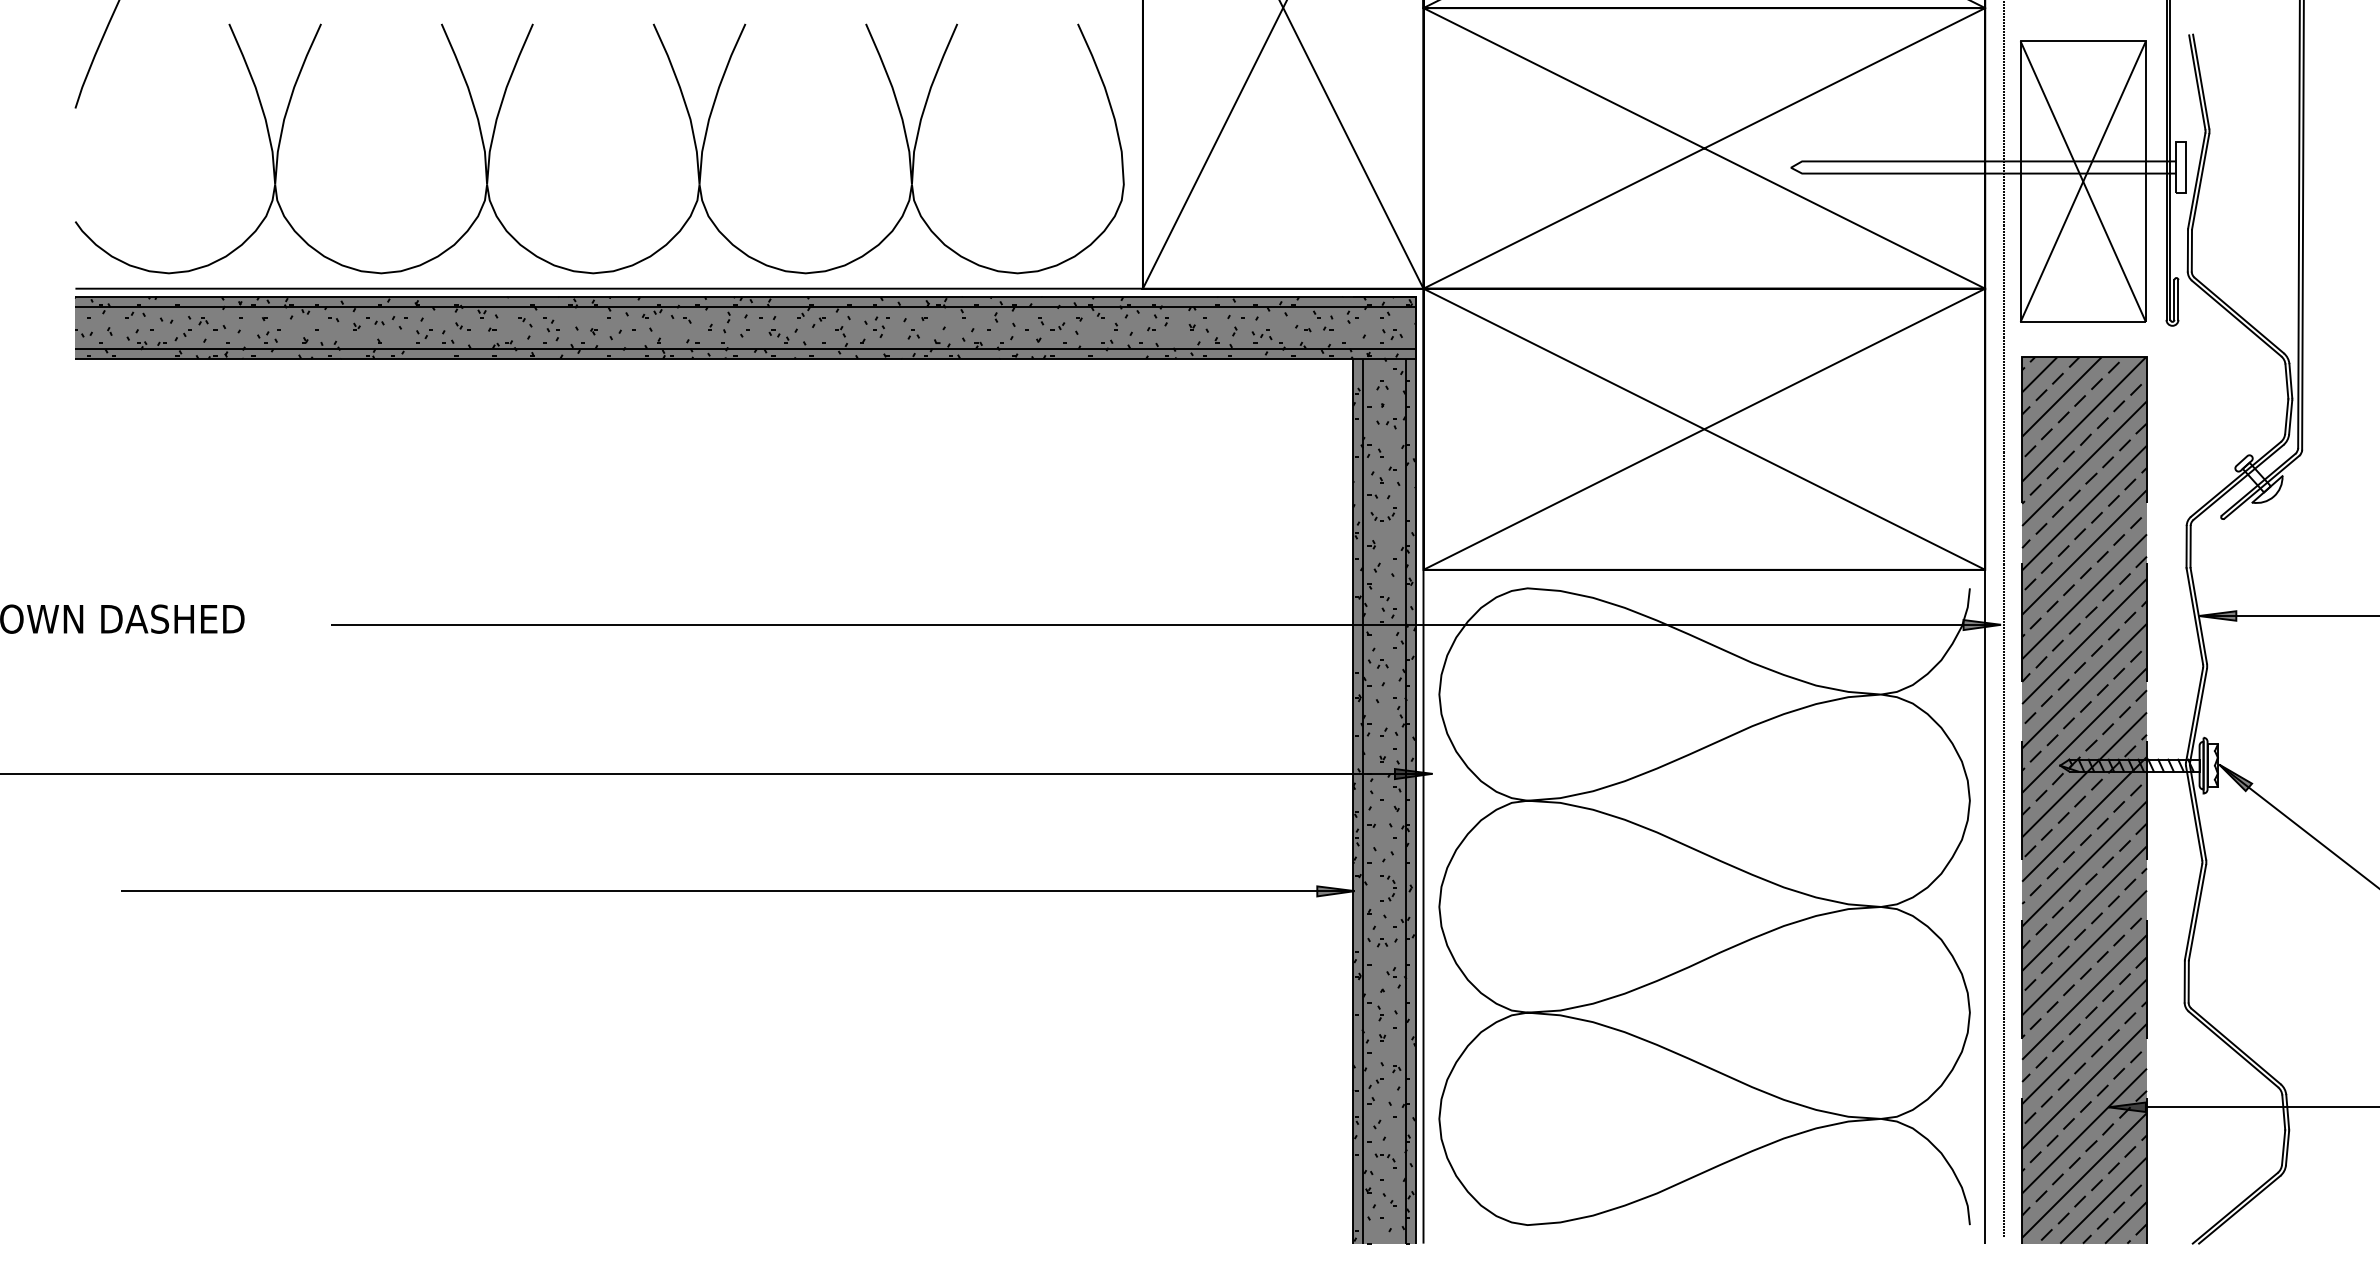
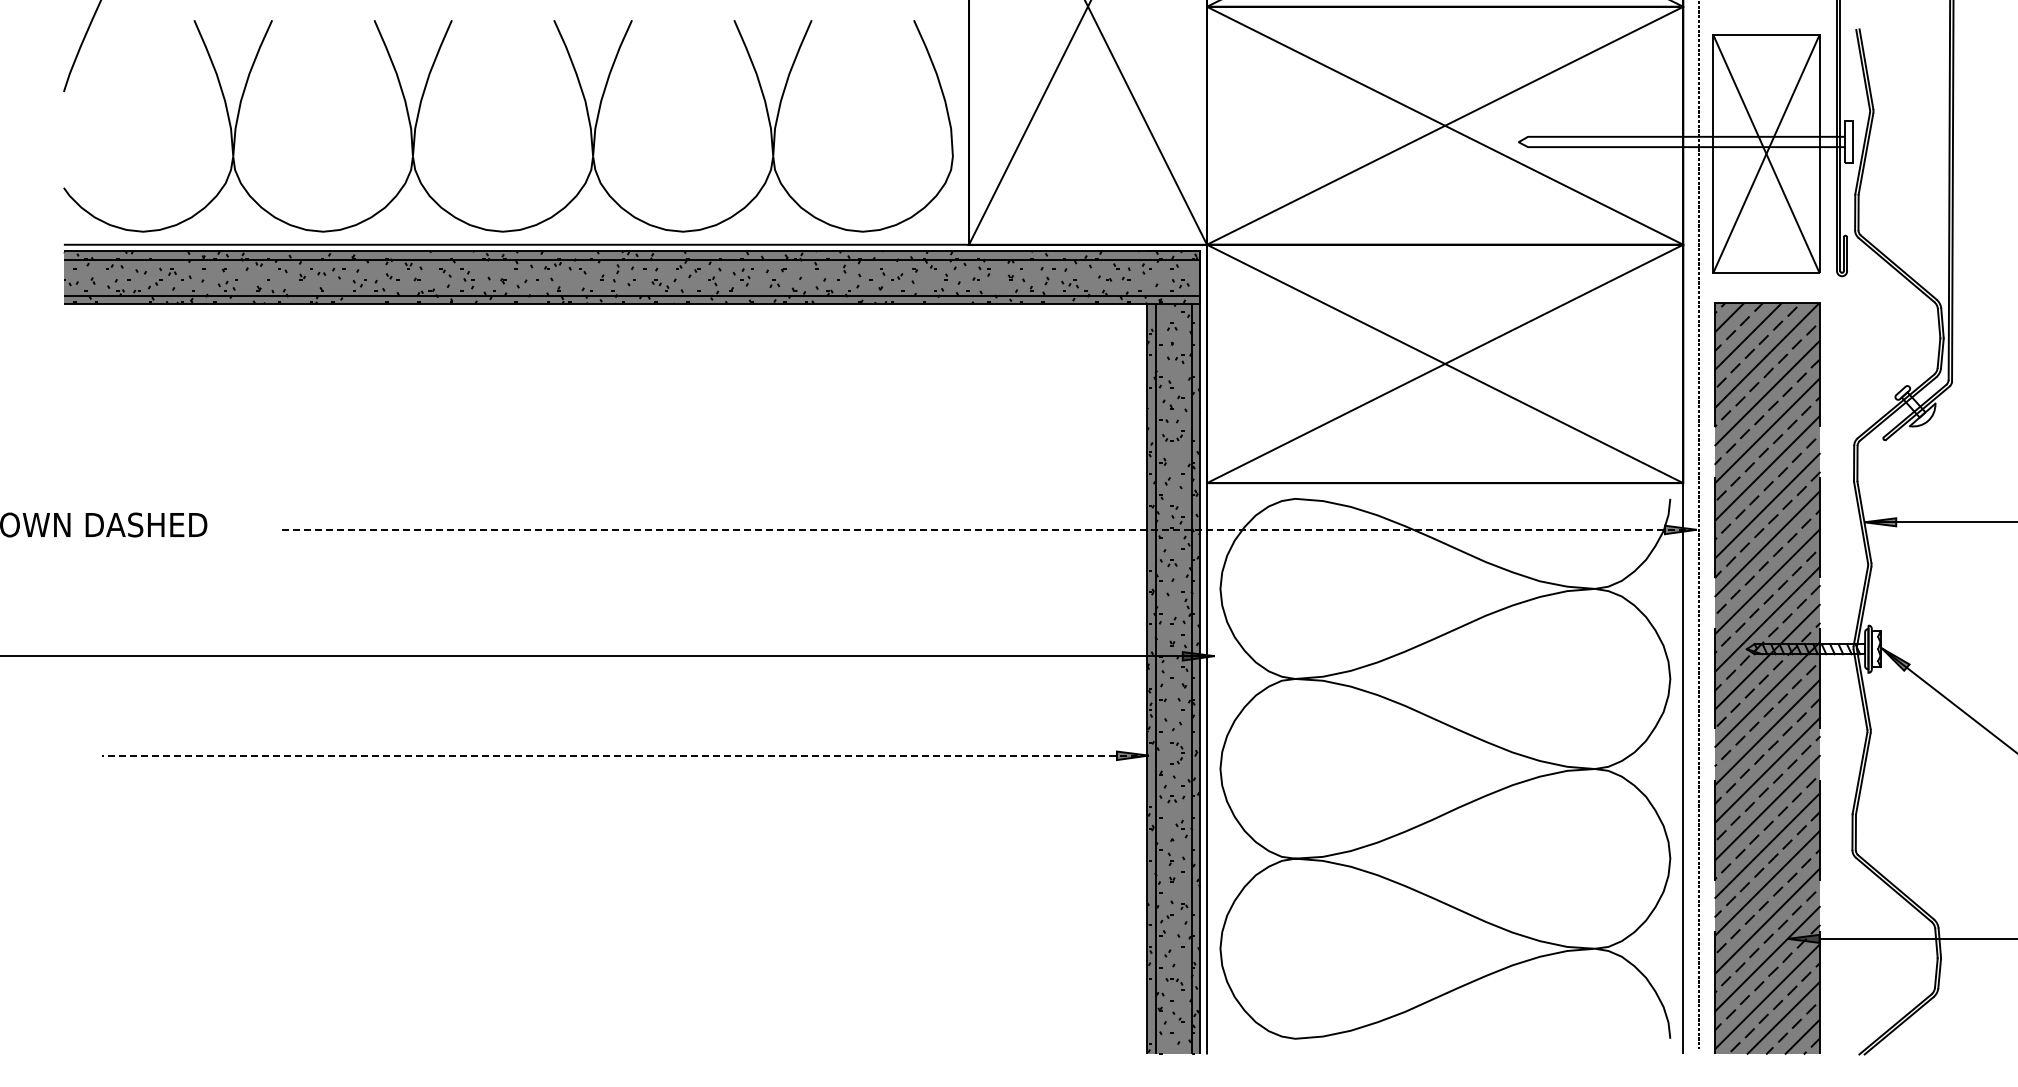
line: (1165, 624) -> (988, 529), solid -> dashed
line: (736, 891) -> (624, 755), solid -> dashed

